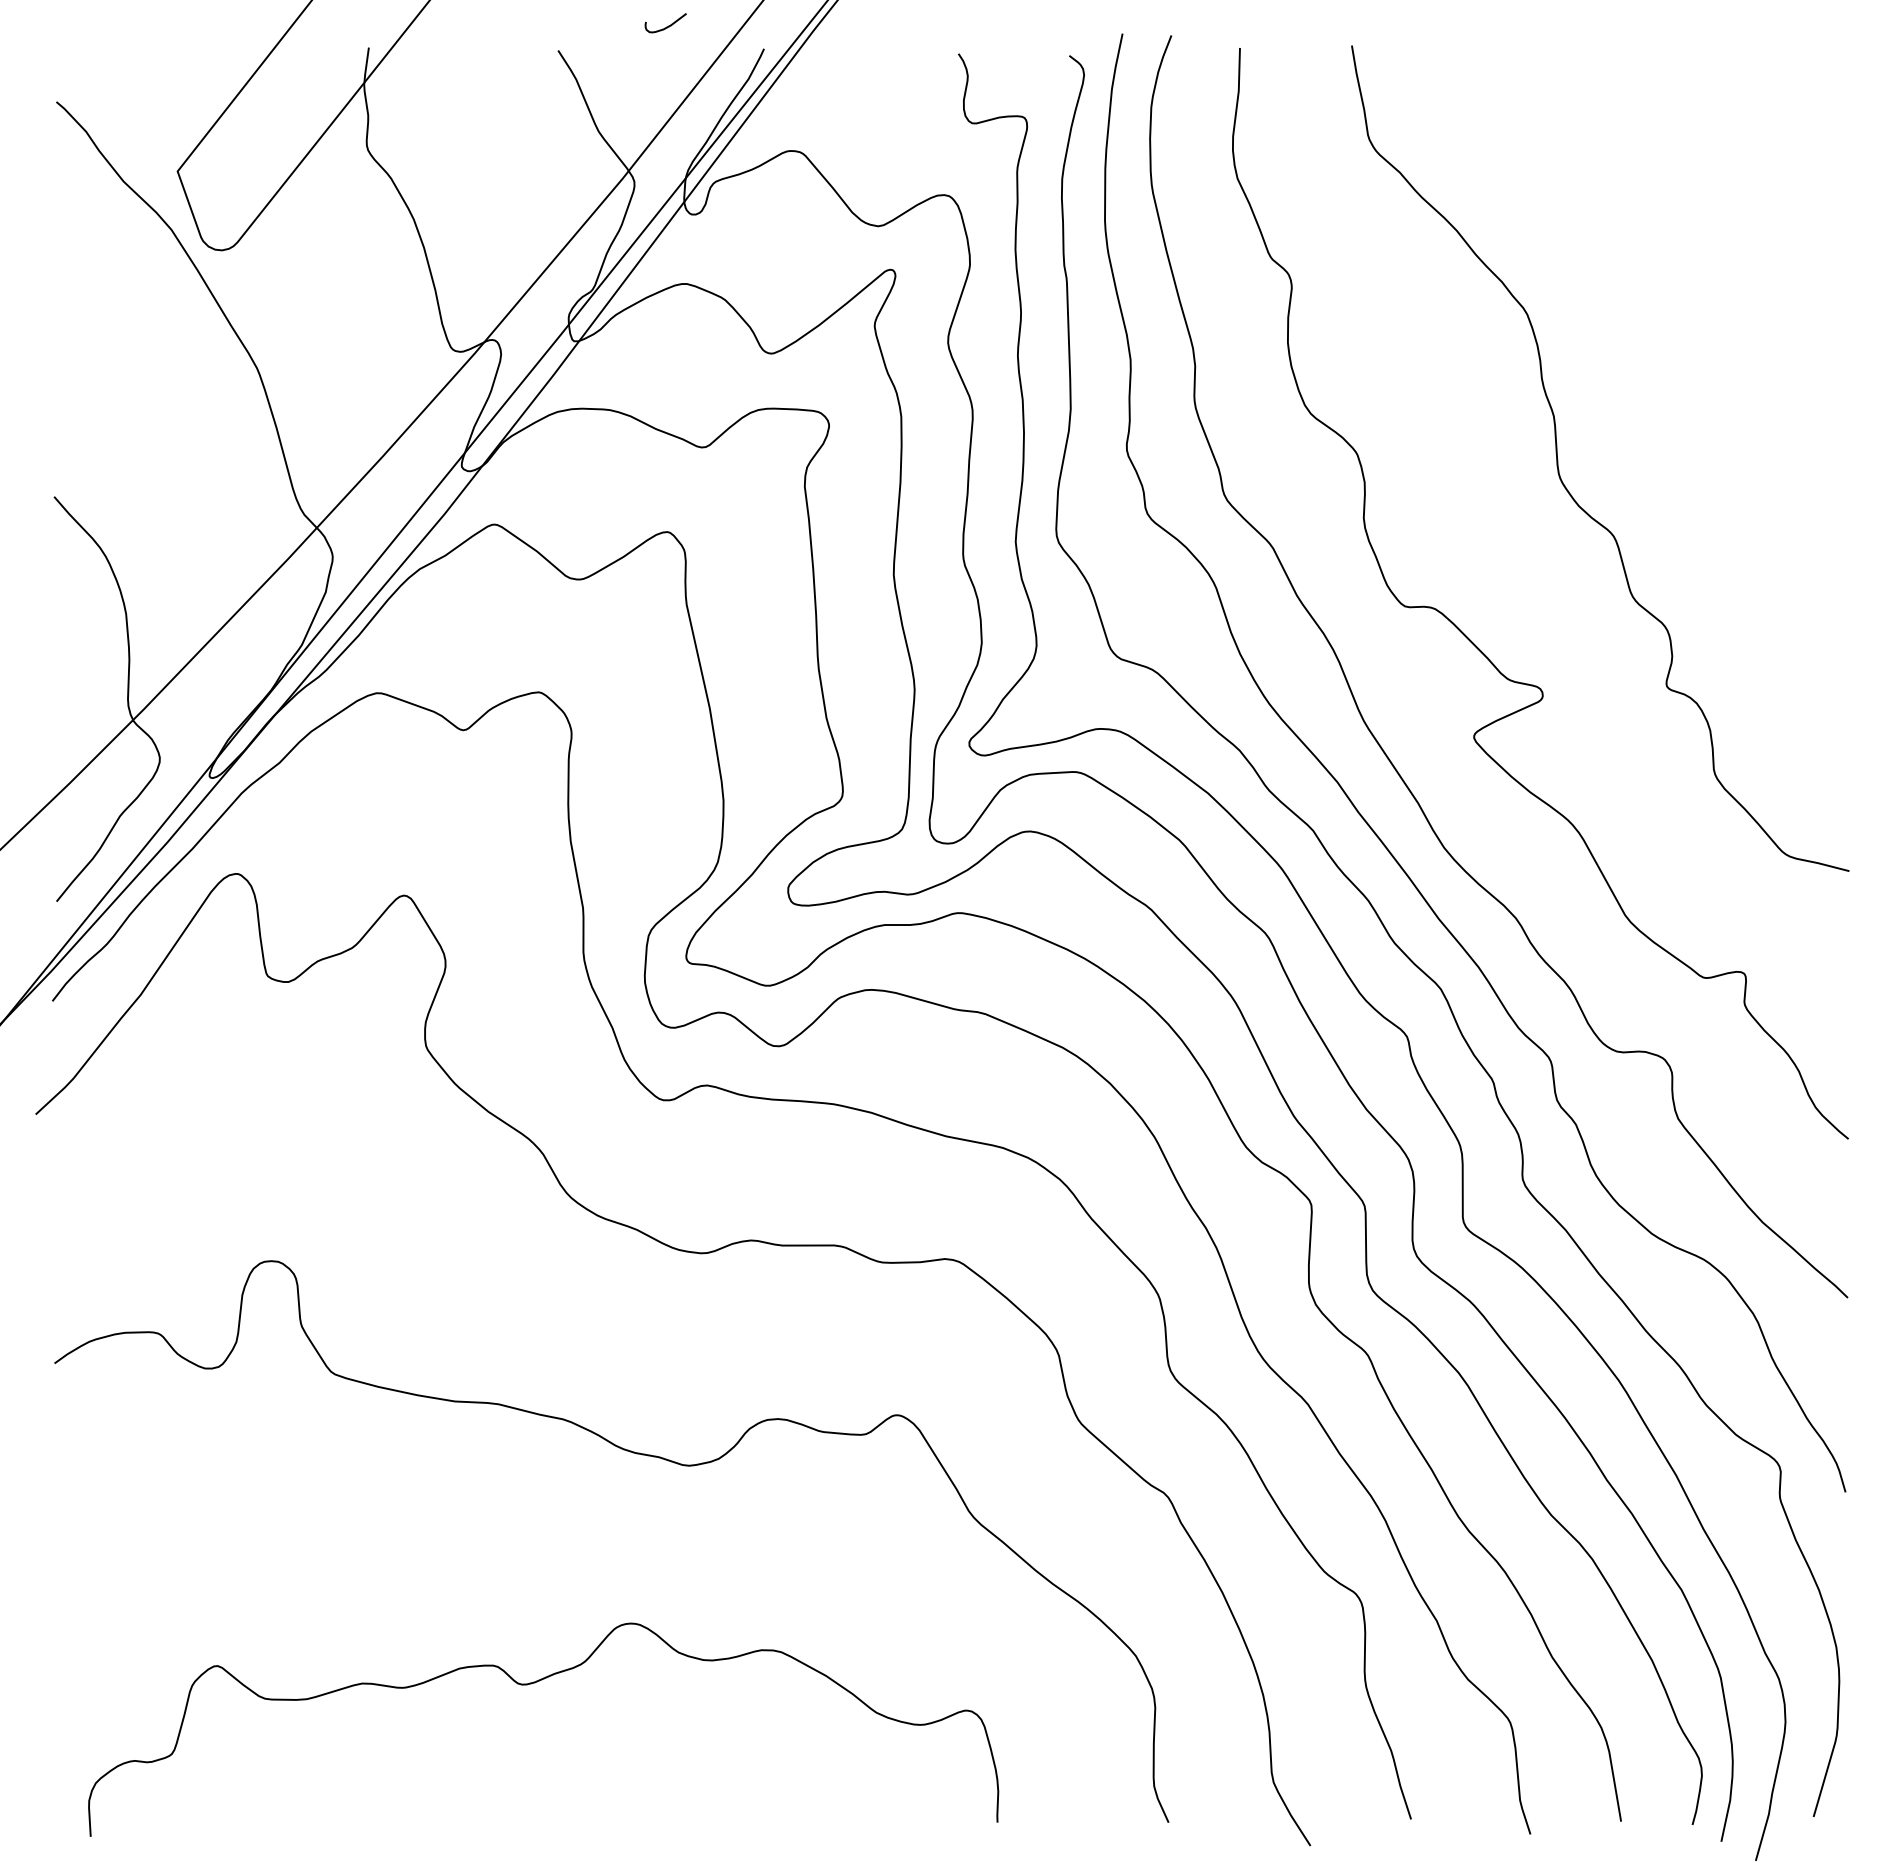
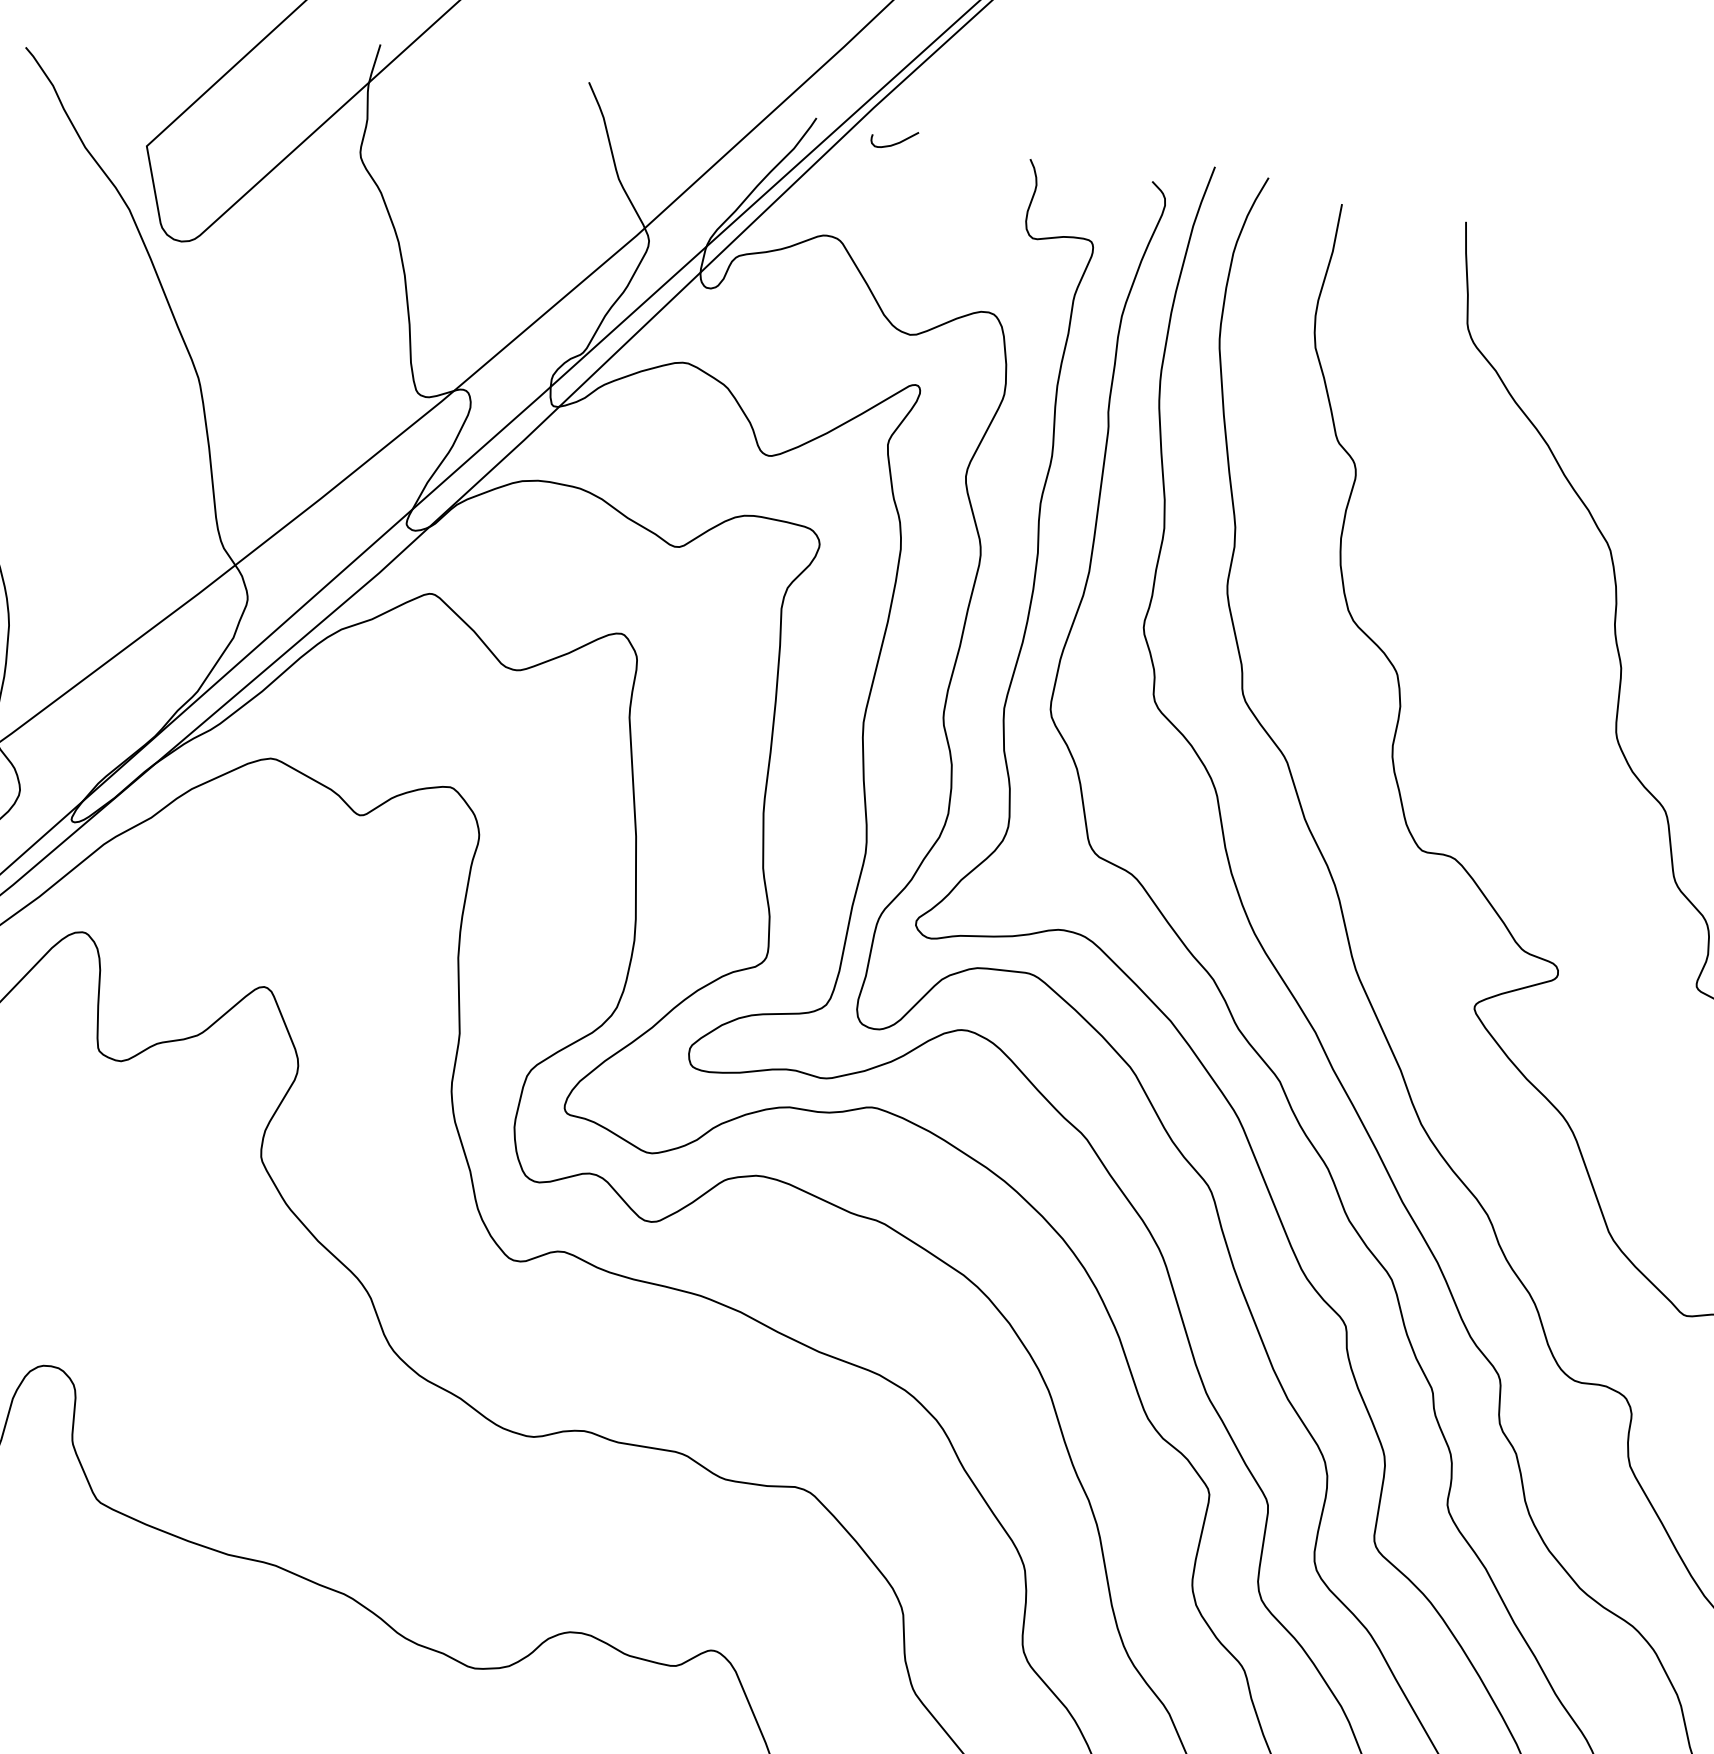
curve: (666, 26) -> (894, 143), moved

